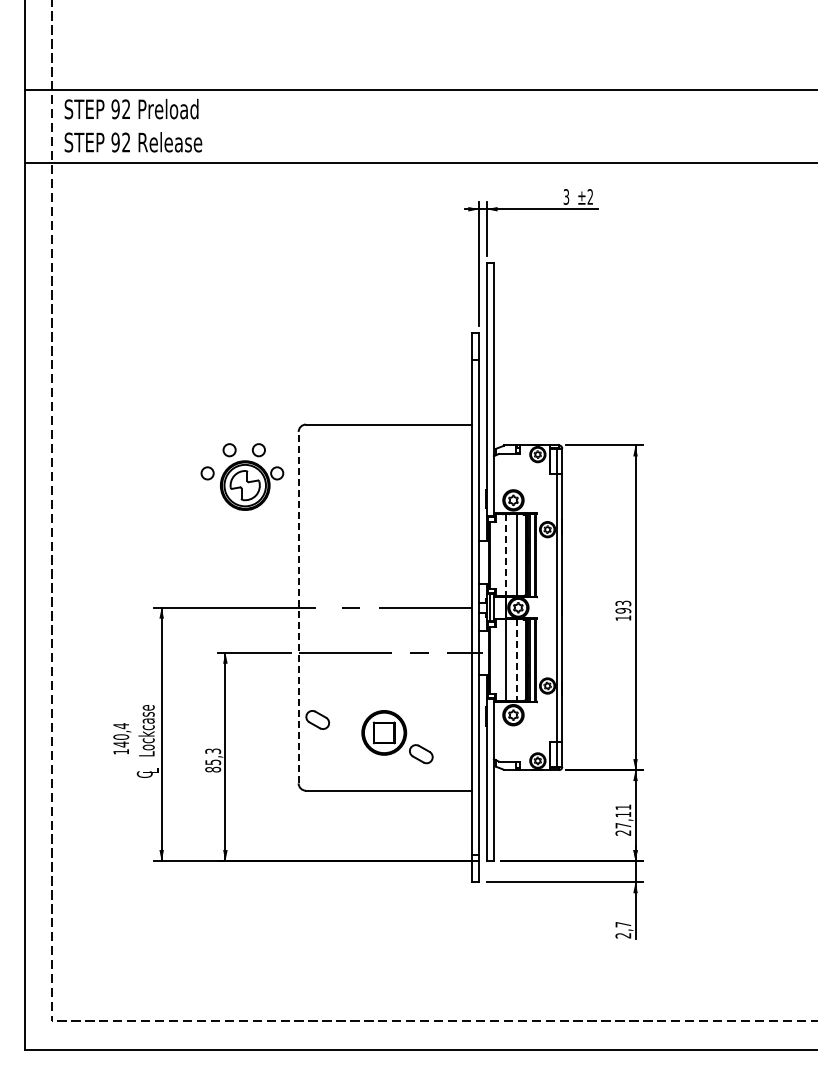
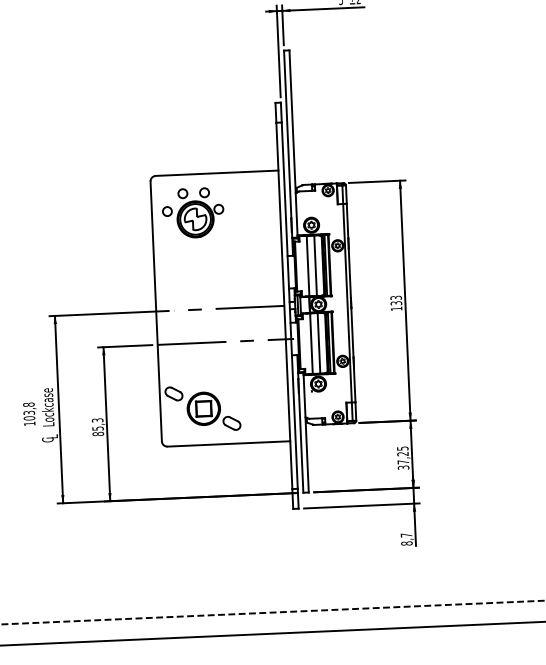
part: (242, 476) -> (193, 212), moved
line: (506, 555) -> (308, 266), dashed -> solid
line: (298, 607) -> (156, 311), dashed -> solid
text: (623, 610) -> (396, 303), 193 -> 133
line: (516, 660) -> (318, 343), dashed -> solid
text: (121, 735) -> (29, 411), 140,4 -> 103,8
part: (397, 737) -> (213, 411), moved
text: (623, 819) -> (403, 457), 27,11 -> 37,25
text: (623, 935) -> (406, 543), 2,7 -> 8,7

